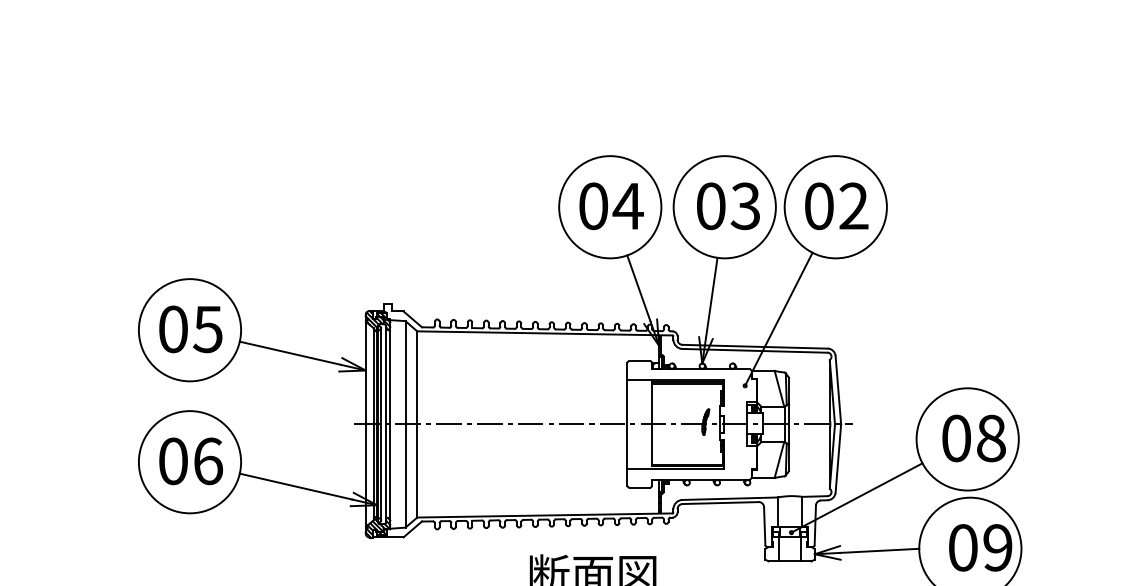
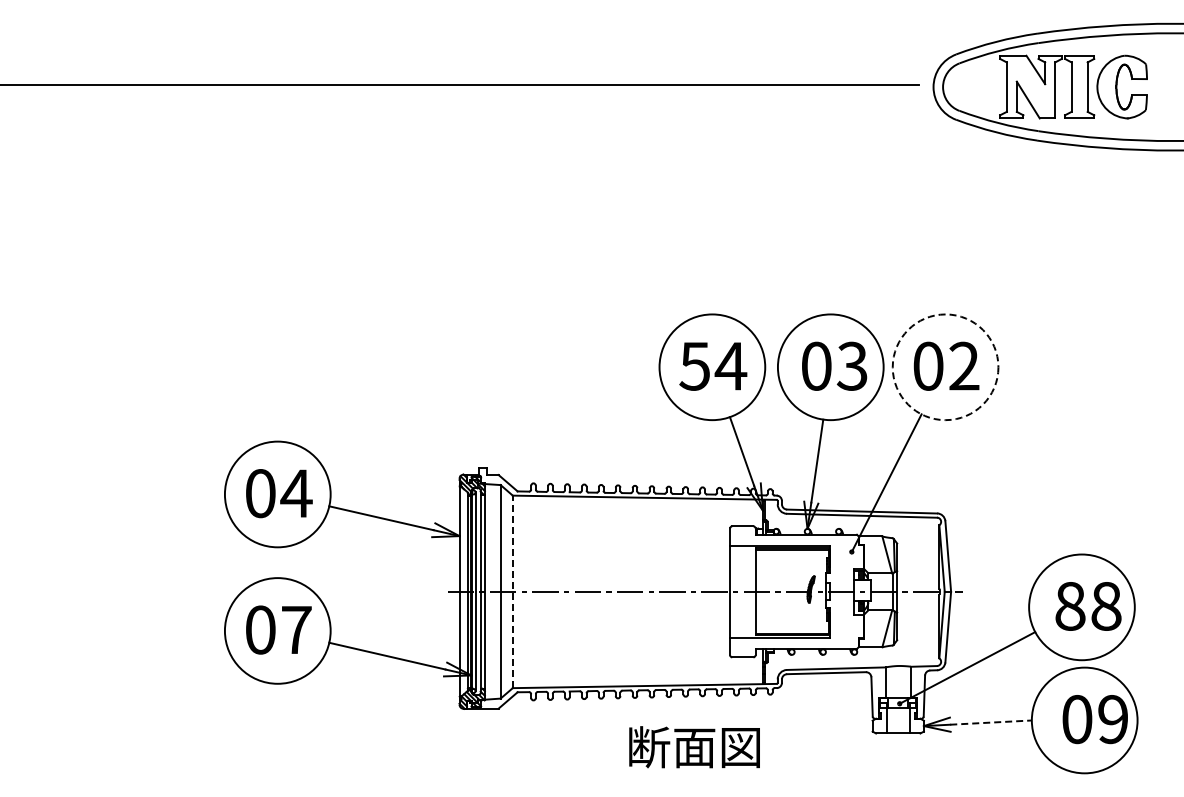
text: (592, 205) -> (694, 365), 04 -> 54
circle: (835, 207) -> (945, 367), solid -> dashed
text: (208, 329) -> (296, 493), 05 -> 04
line: (416, 424) -> (512, 591), solid -> dashed
text: (956, 437) -> (1070, 605), 08 -> 88
text: (208, 460) -> (296, 629), 06 -> 07
line: (880, 550) -> (991, 722), solid -> dashed

